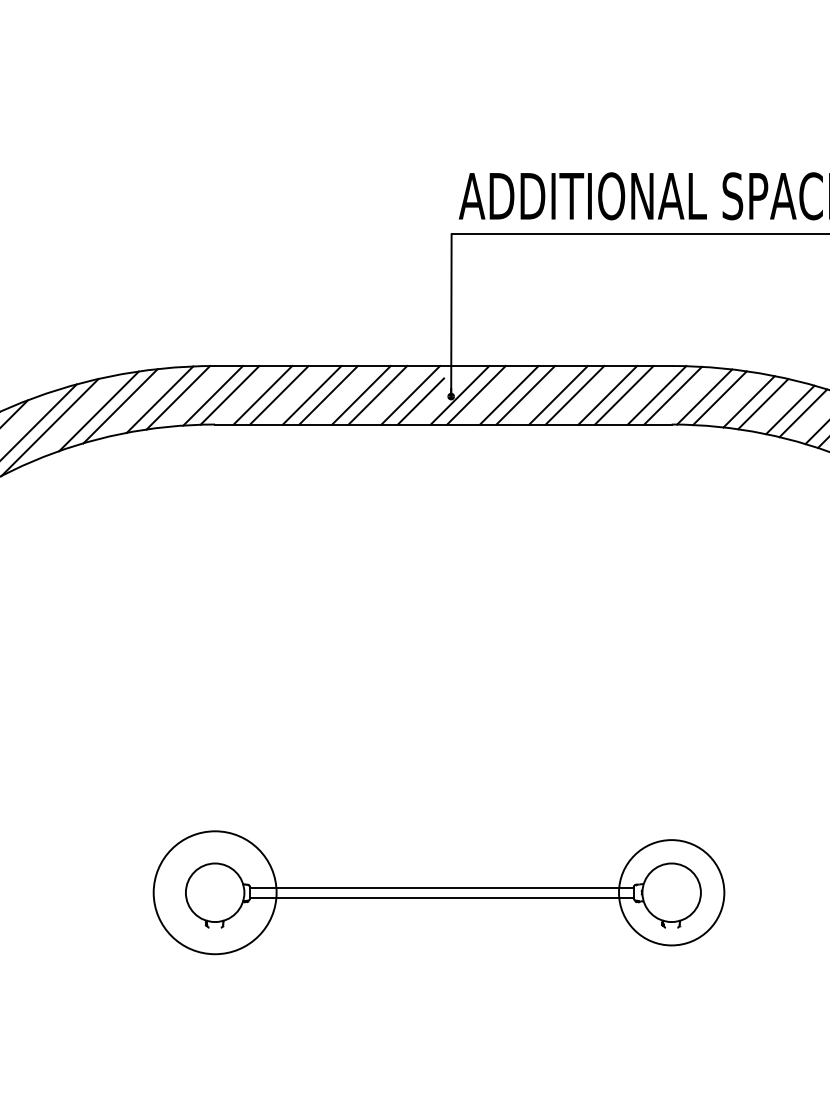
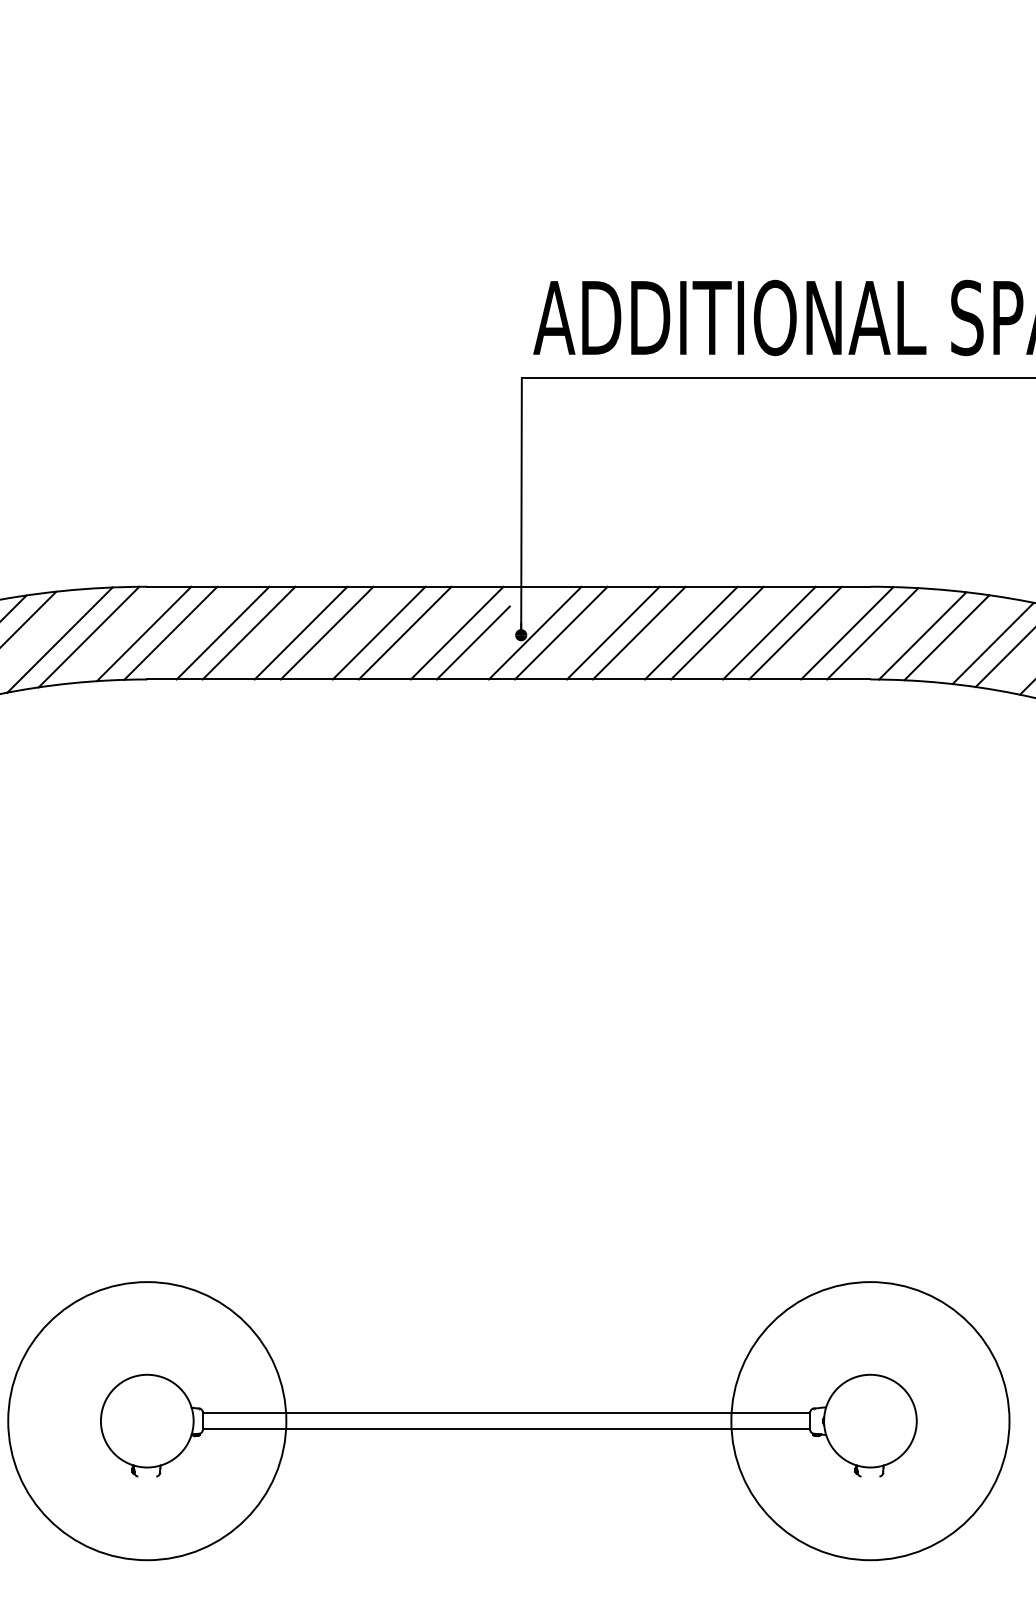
circle: (214, 892) -> (146, 1420), size x1.43
circle: (671, 892) -> (870, 1420), size x1.67

